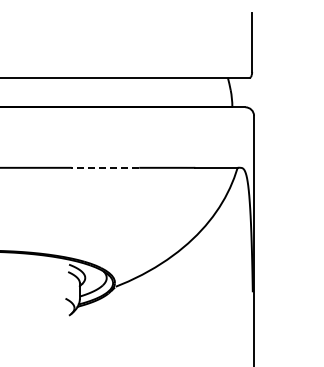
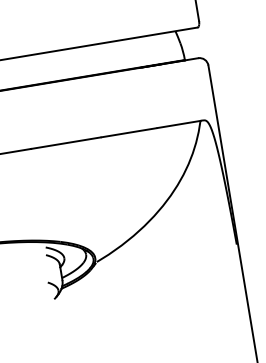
line: (104, 167) -> (65, 142), dashed -> solid

